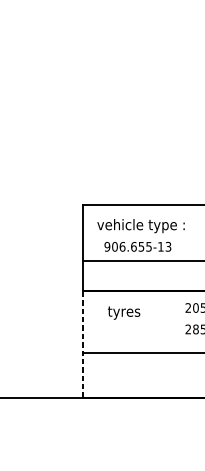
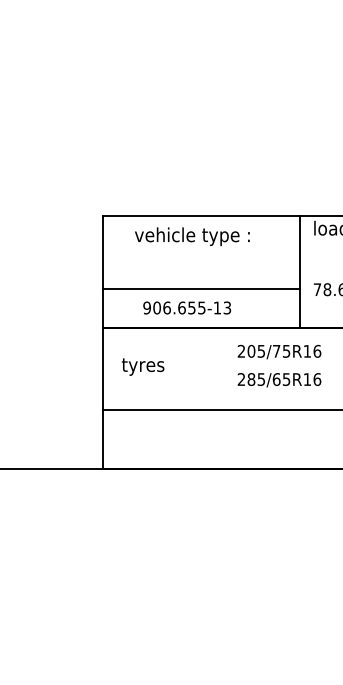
text: (141, 225) -> (192, 236), moved
text: (138, 246) -> (187, 307), moved
text: (123, 312) -> (142, 366), moved
line: (82, 343) -> (102, 398), dashed -> solid

